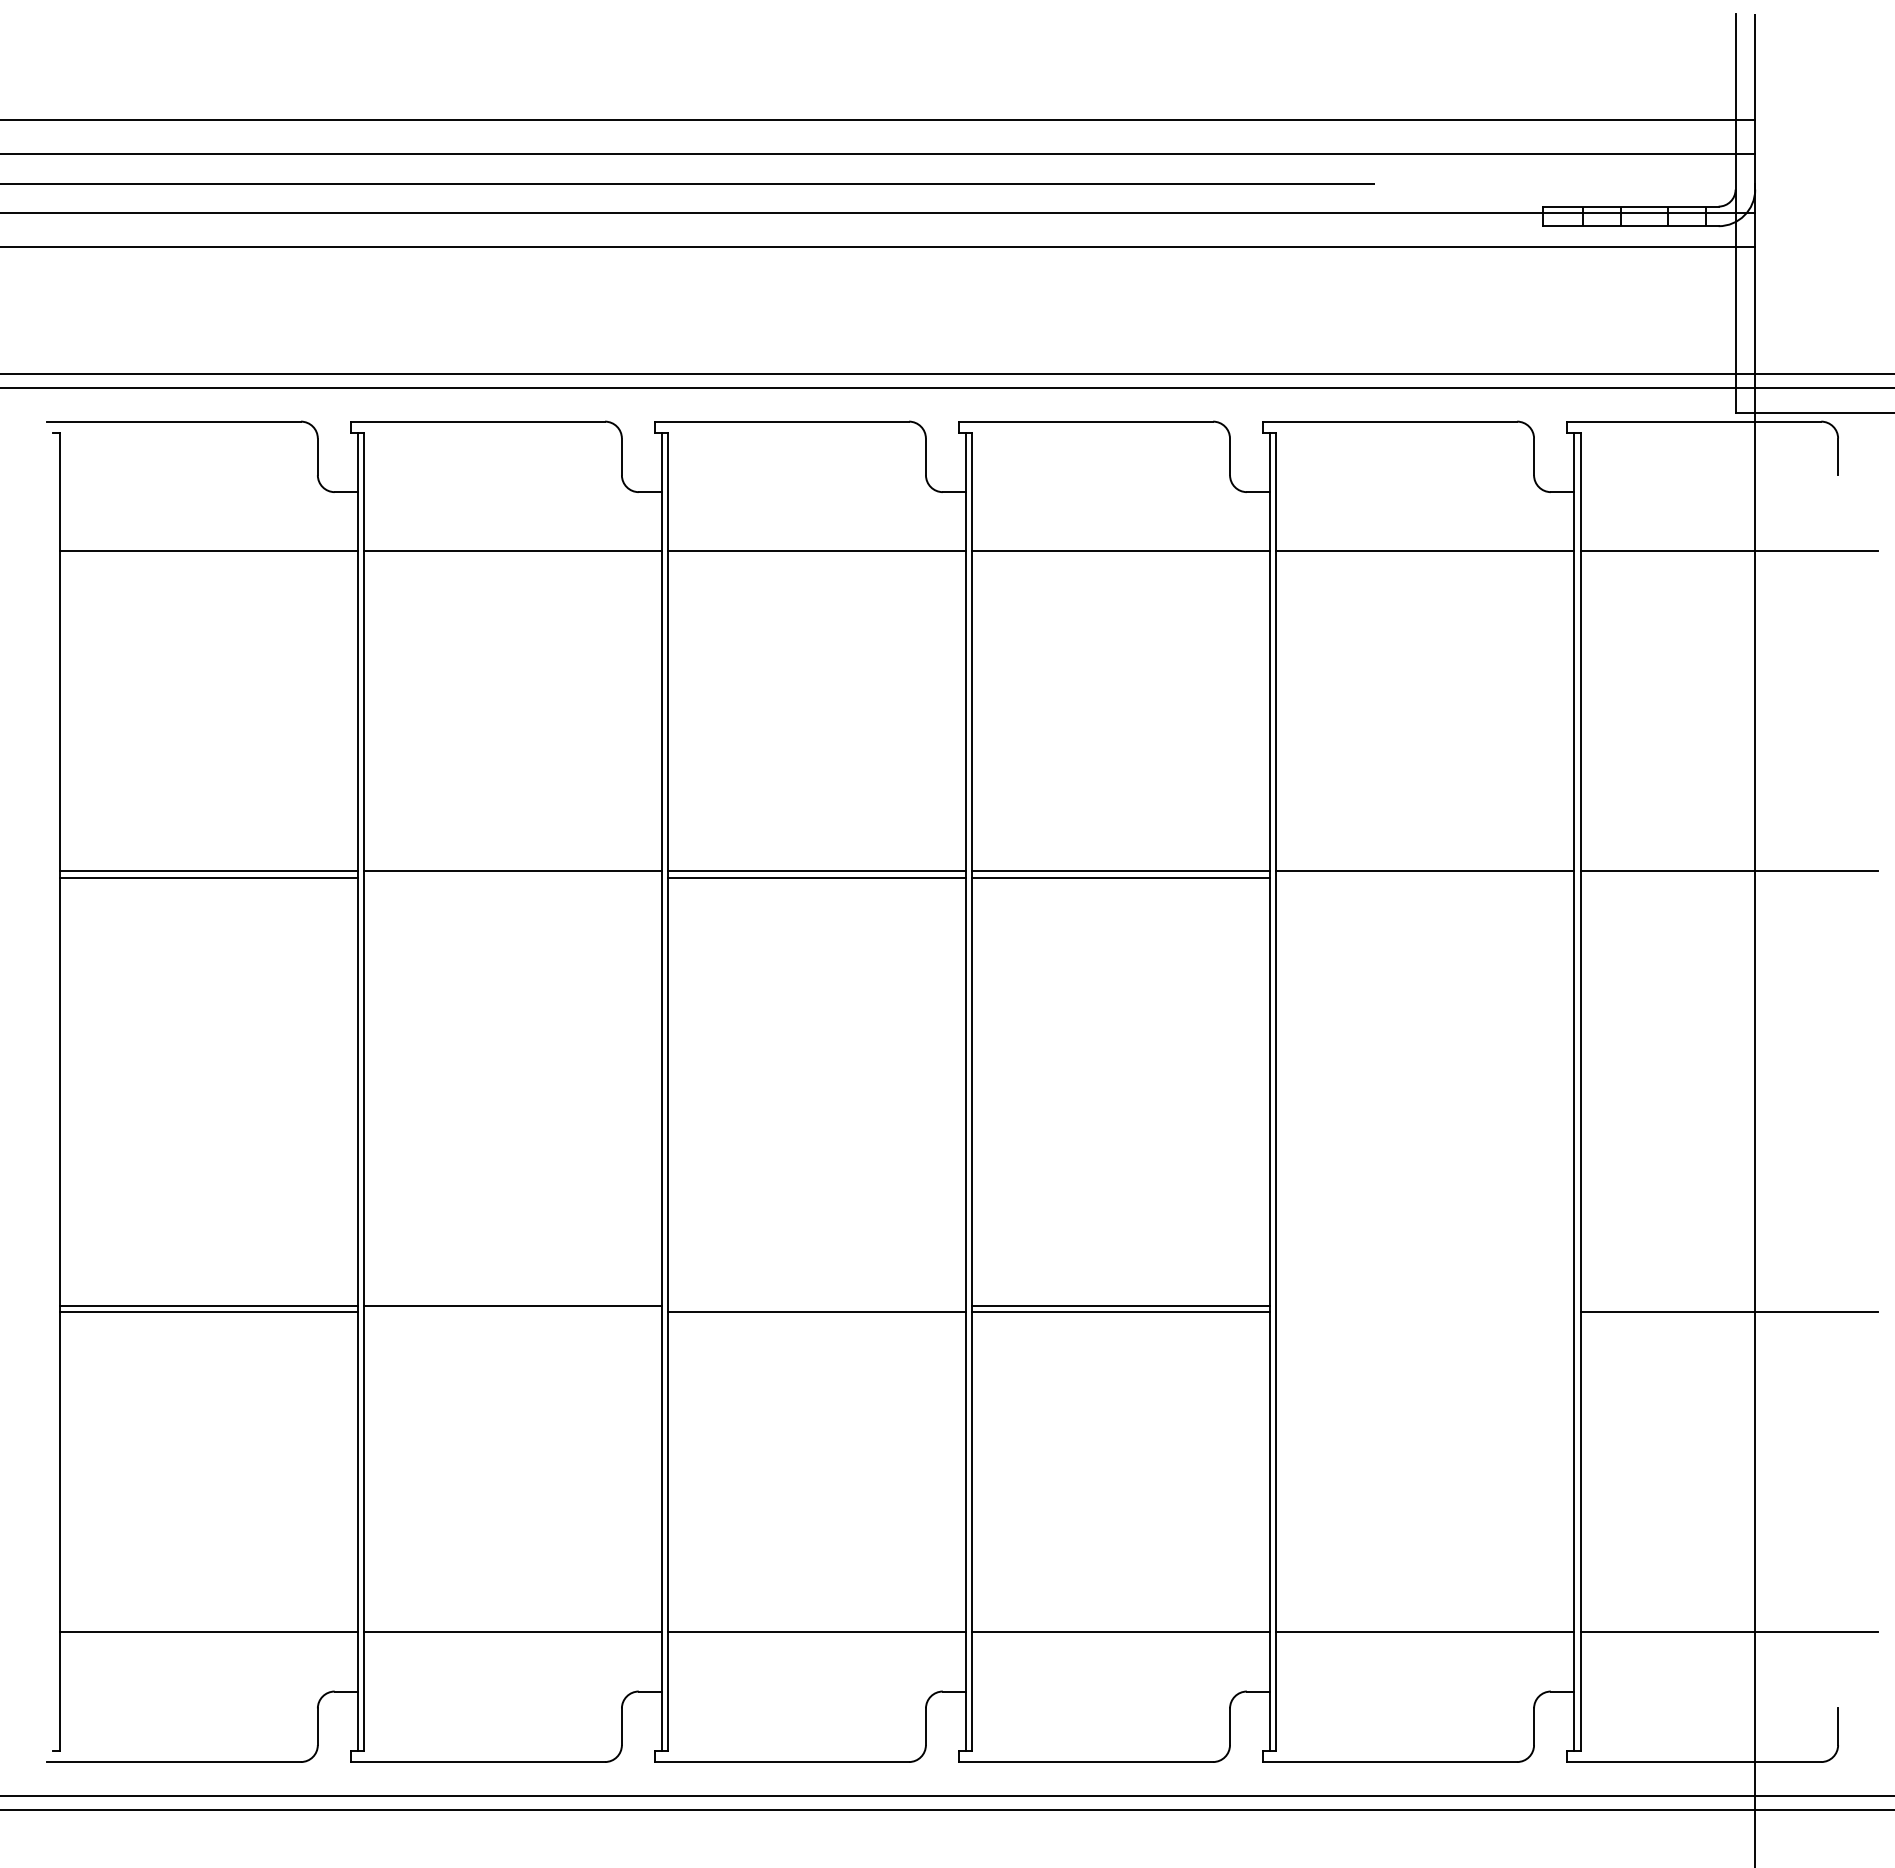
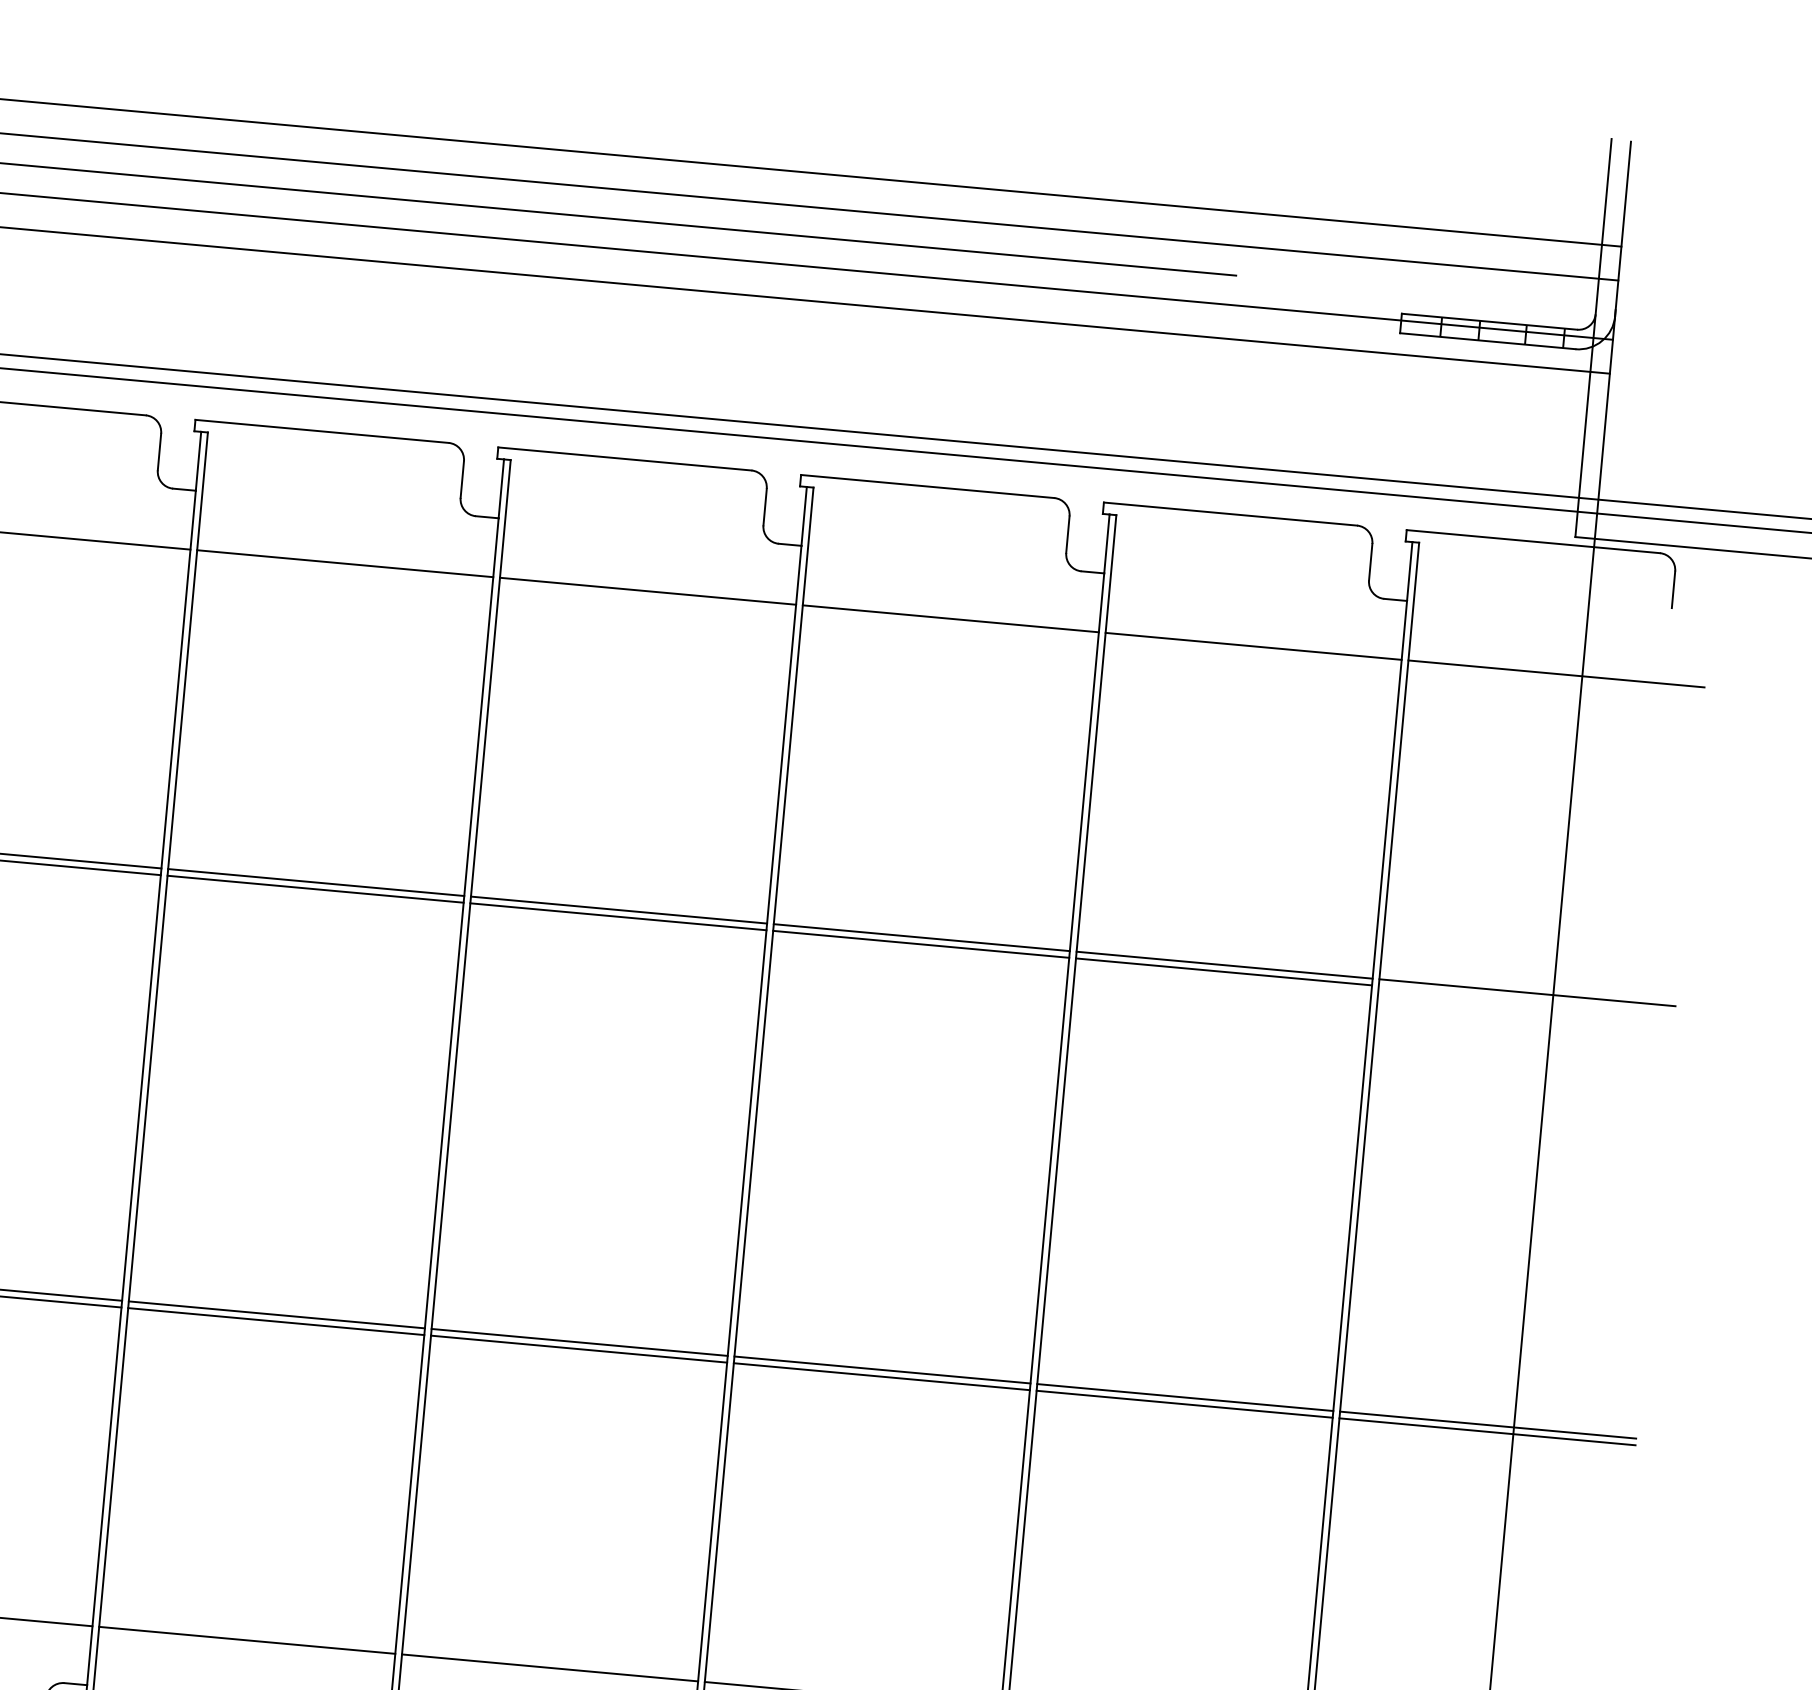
line: (512, 878) -> (315, 889), added
line: (1424, 878) -> (1223, 972), added
line: (816, 1305) -> (579, 1342), added
line: (1424, 1305) -> (1184, 1397), added
line: (1728, 1305) -> (1487, 1424), added
line: (512, 1312) -> (275, 1321), added
line: (1424, 1312) -> (1184, 1404), added

